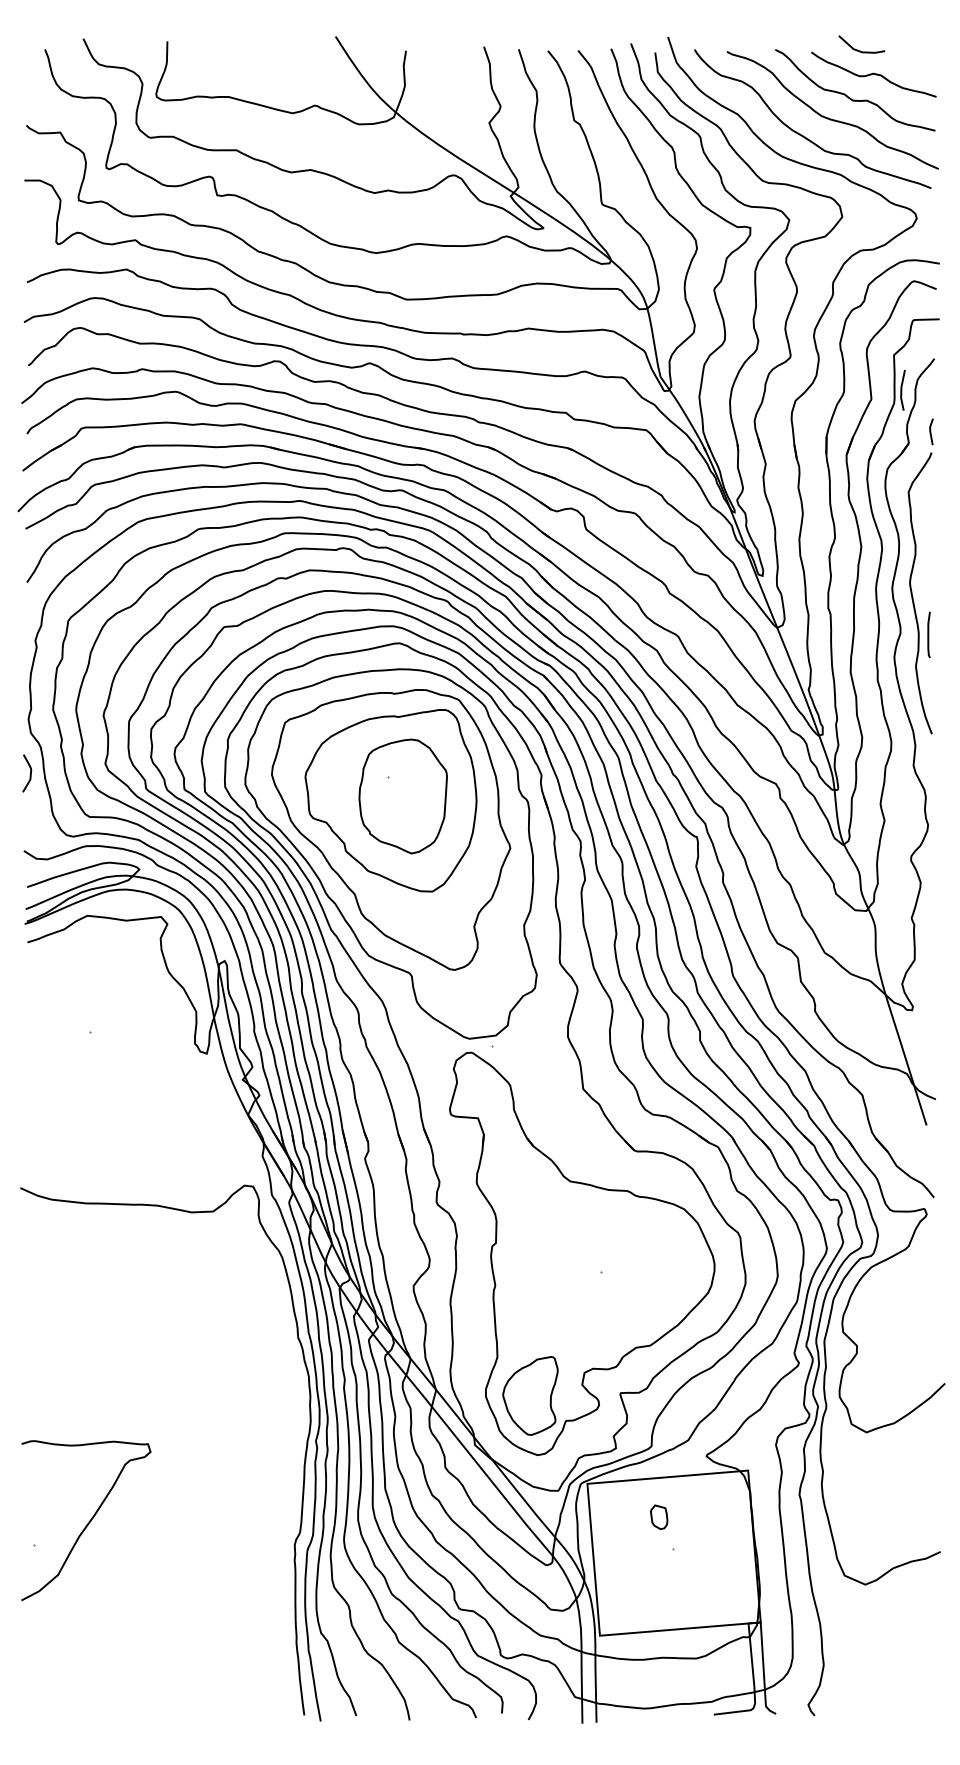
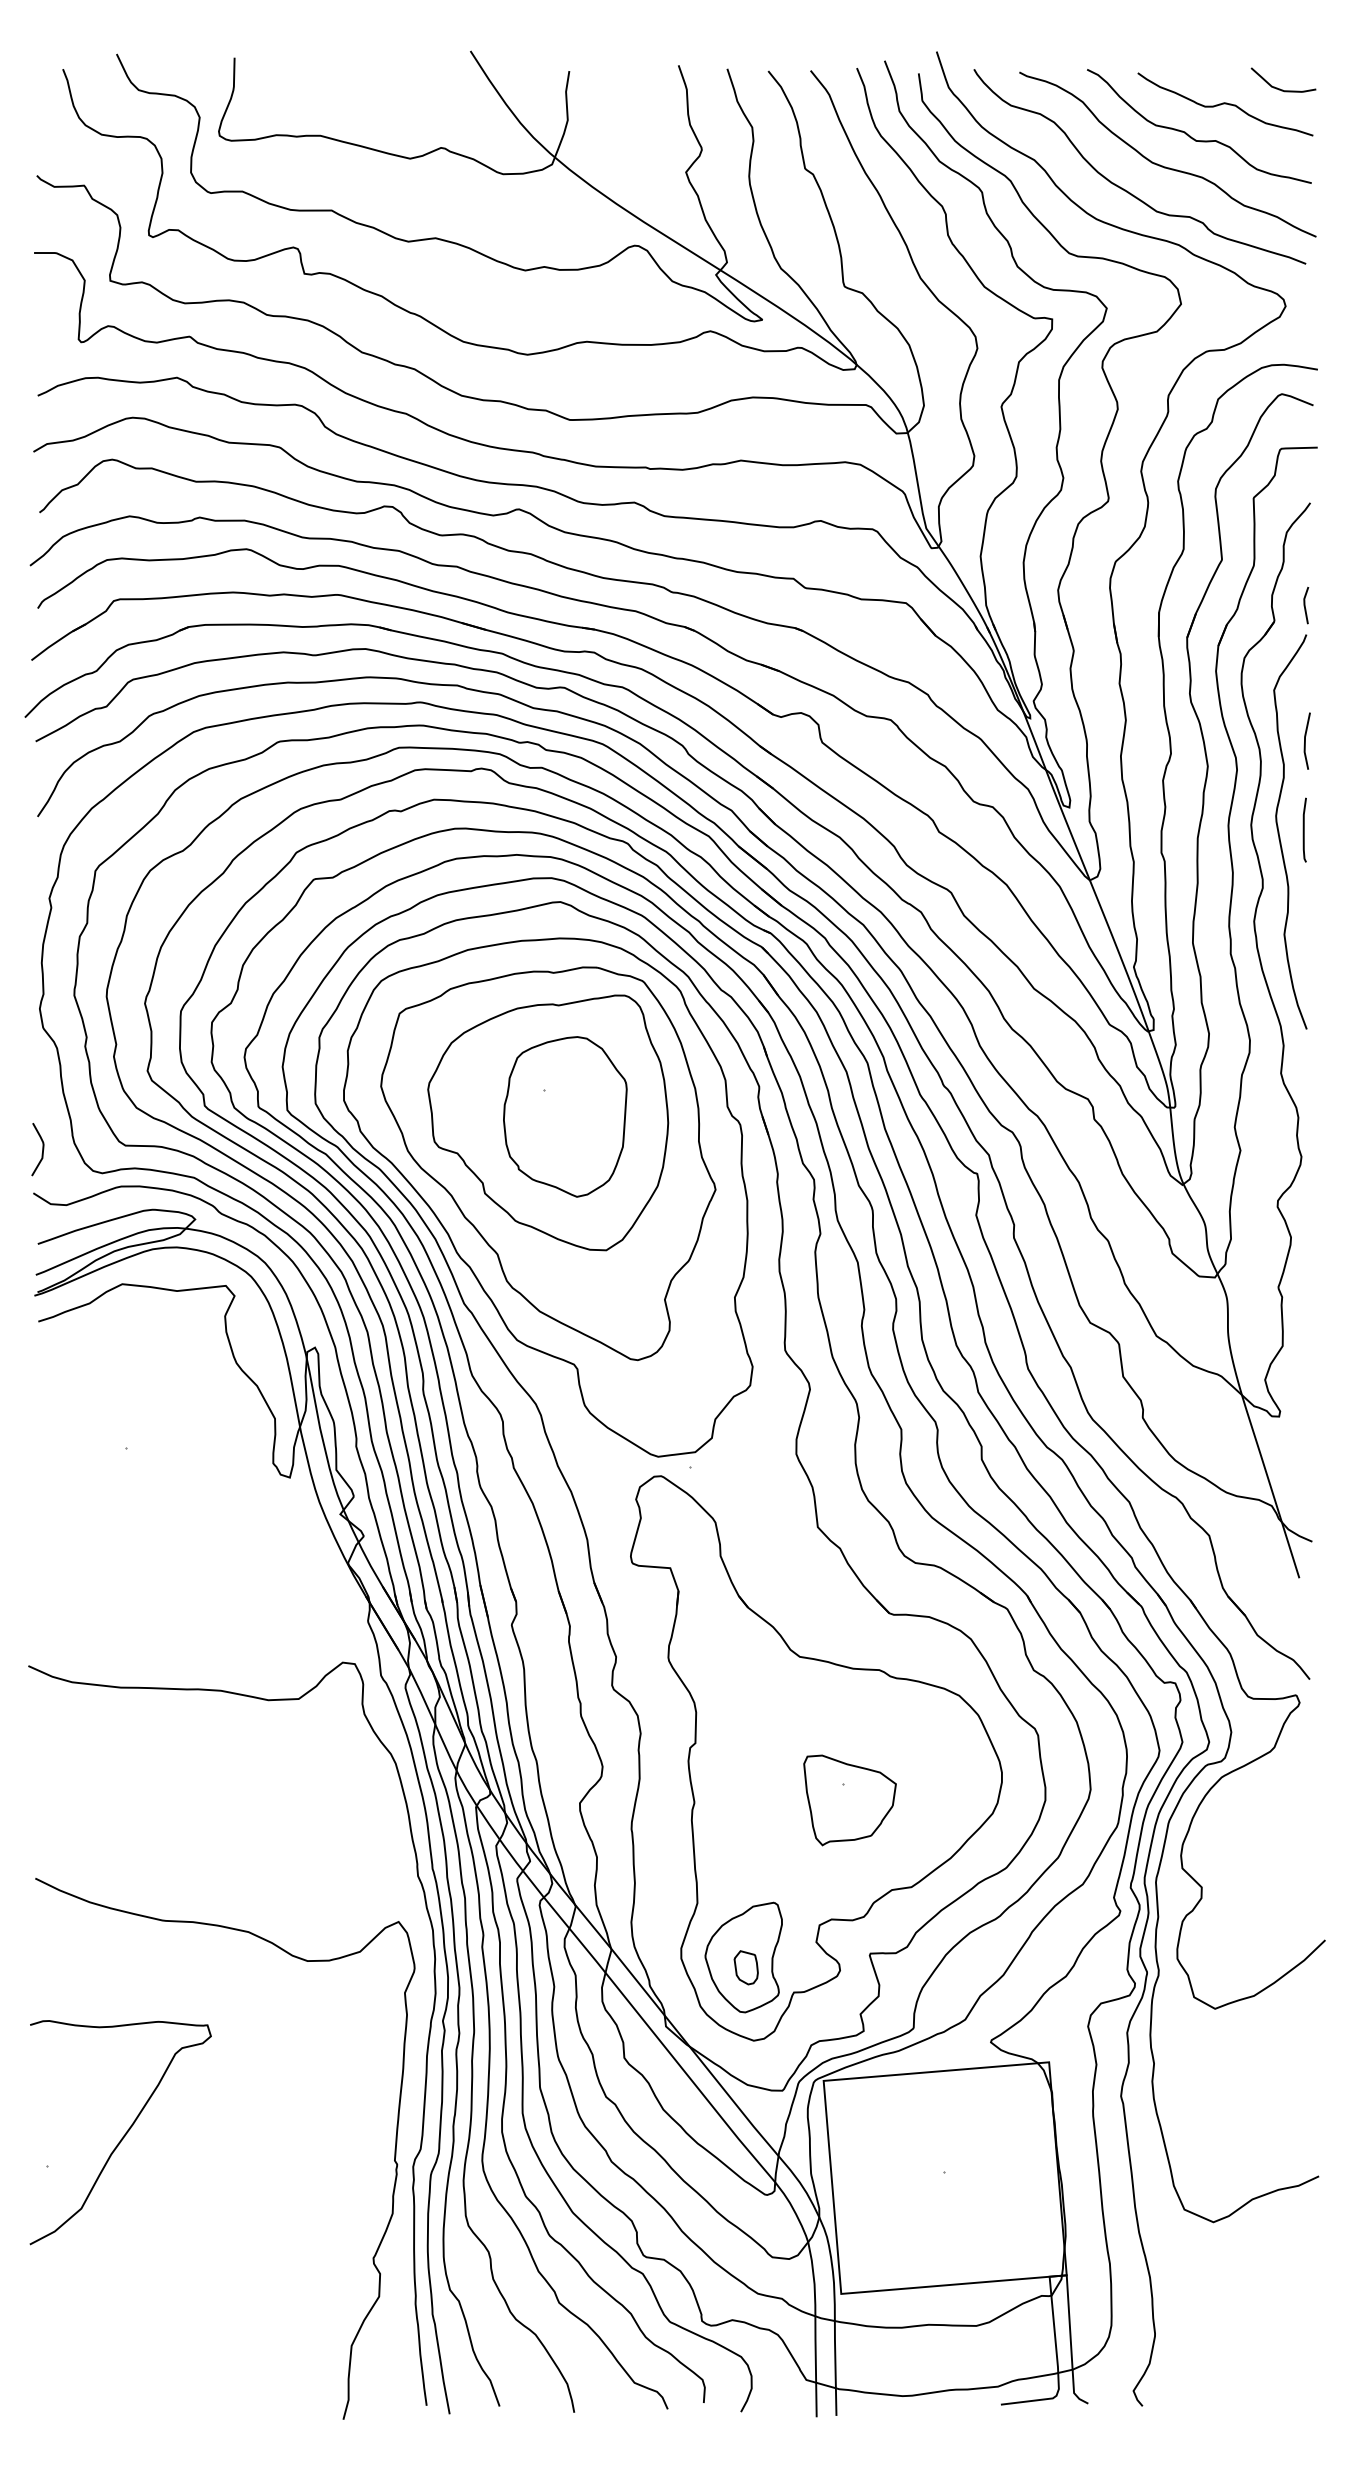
curve: (859, 50) -> (1280, 88), moved
line: (901, 389) -> (1305, 740), moved
curve: (928, 634) -> (1304, 829), moved
curve: (30, 773) -> (42, 1149), moved
part: (605, 1283) -> (849, 1800), added
part: (658, 1517) -> (745, 1967), moved
curve: (281, 1532) -> (394, 2148), added

